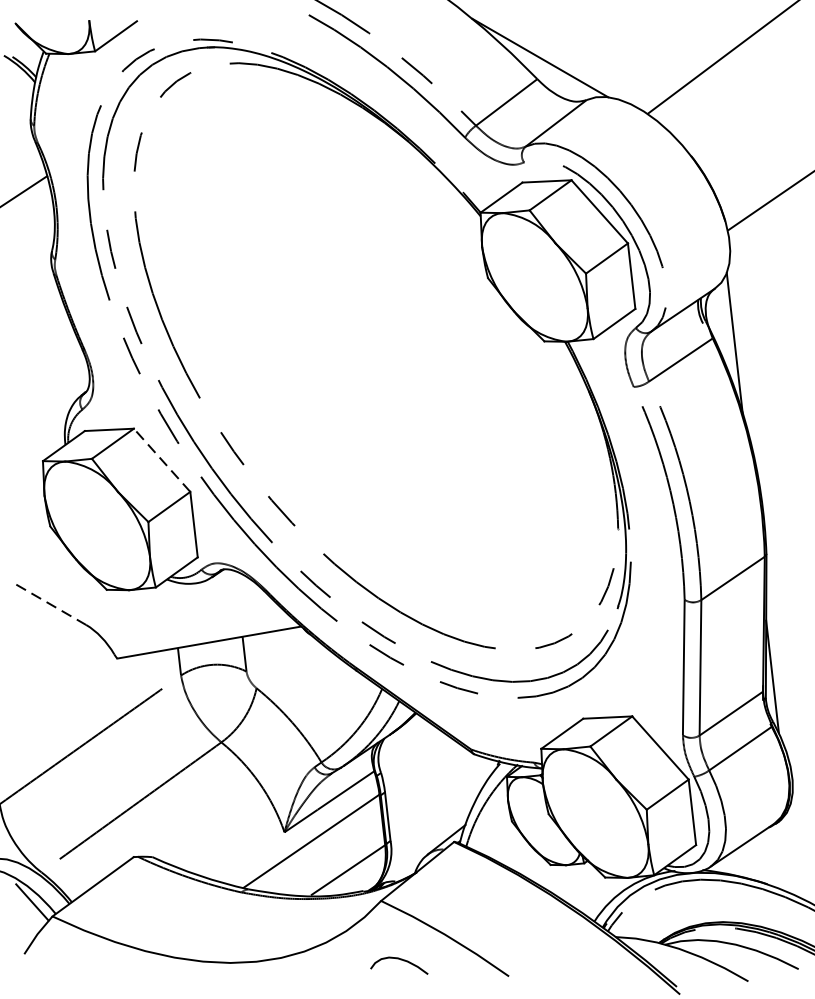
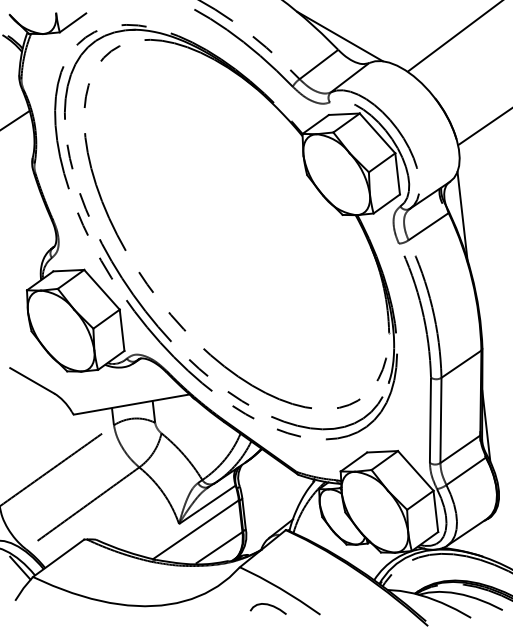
line: (162, 459) -> (102, 289), dashed -> solid
line: (51, 605) -> (32, 381), dashed -> solid
curve: (397, 960) -> (267, 605), moved

